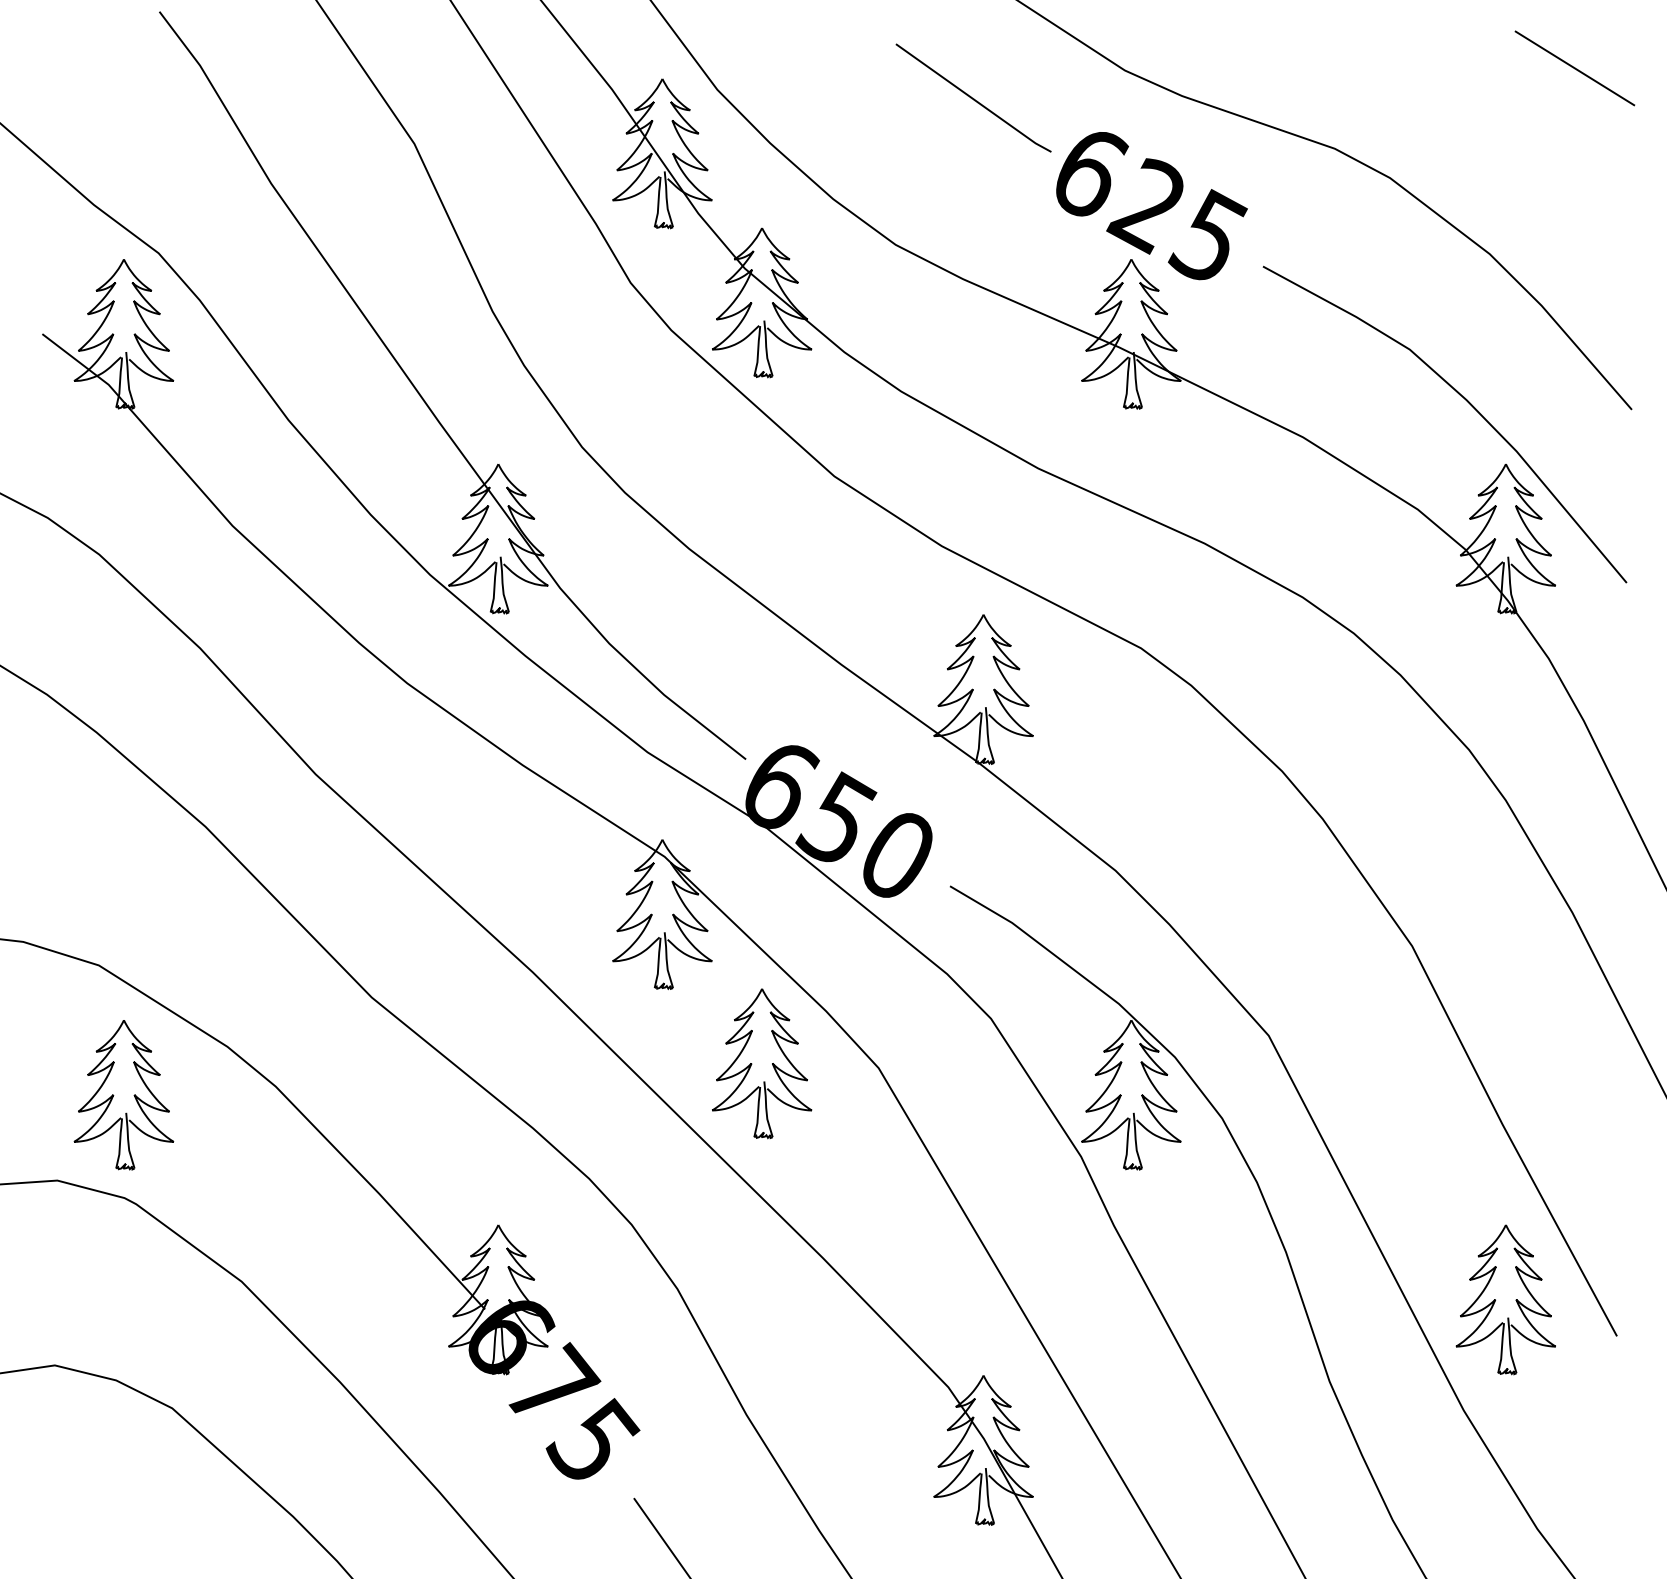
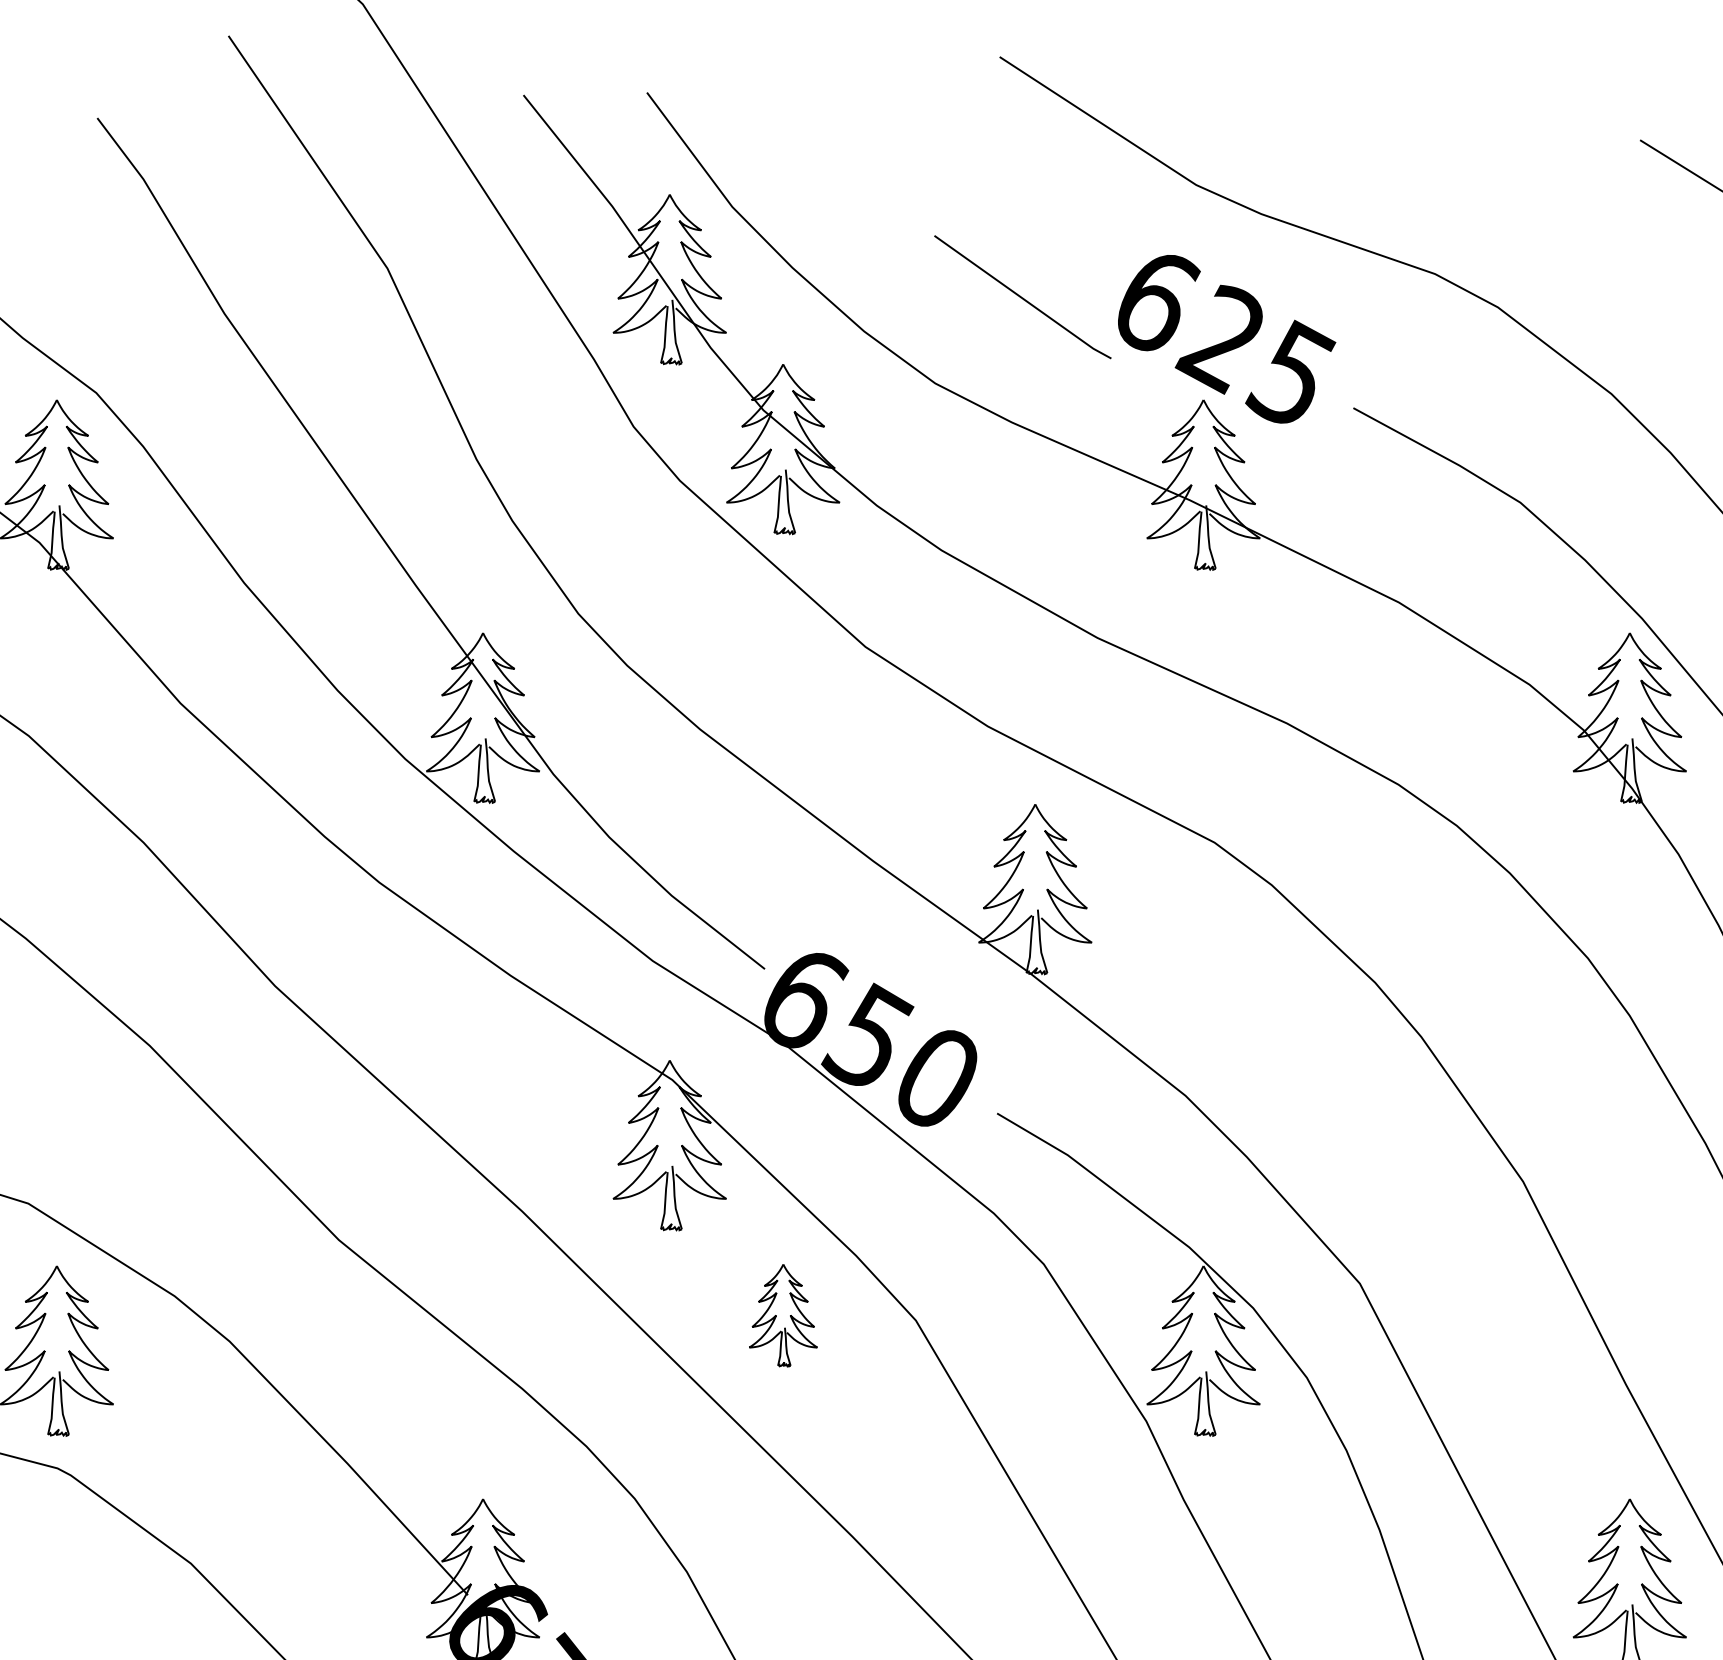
line: (972, 97) -> (1021, 296), moved
part: (762, 1063) -> (783, 1315), size x0.6

